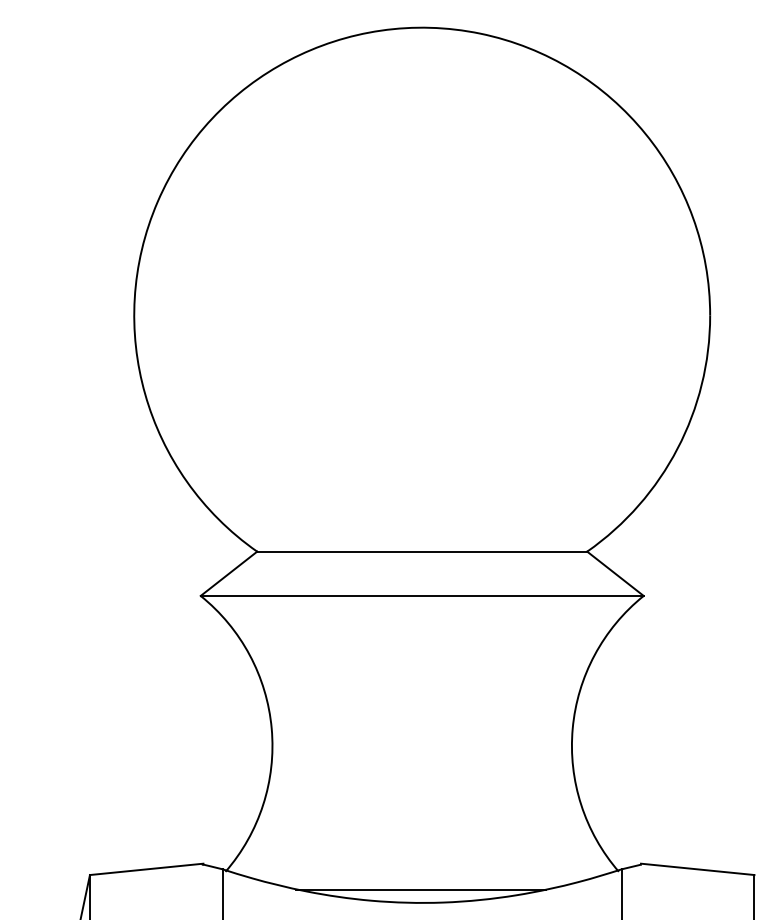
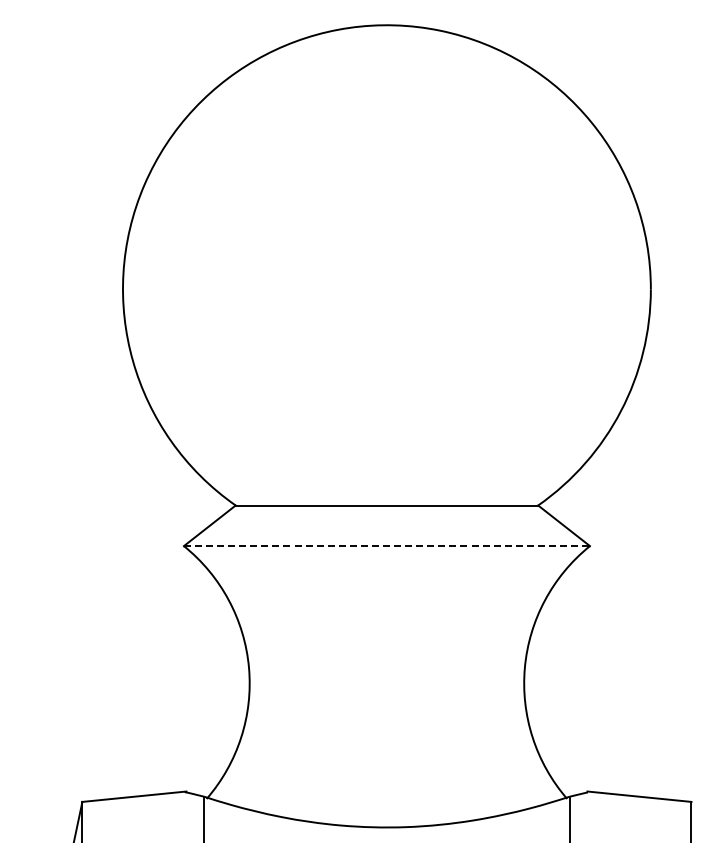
line: (422, 596) -> (387, 546), solid -> dashed
line: (420, 889) -> (385, 815), removed

